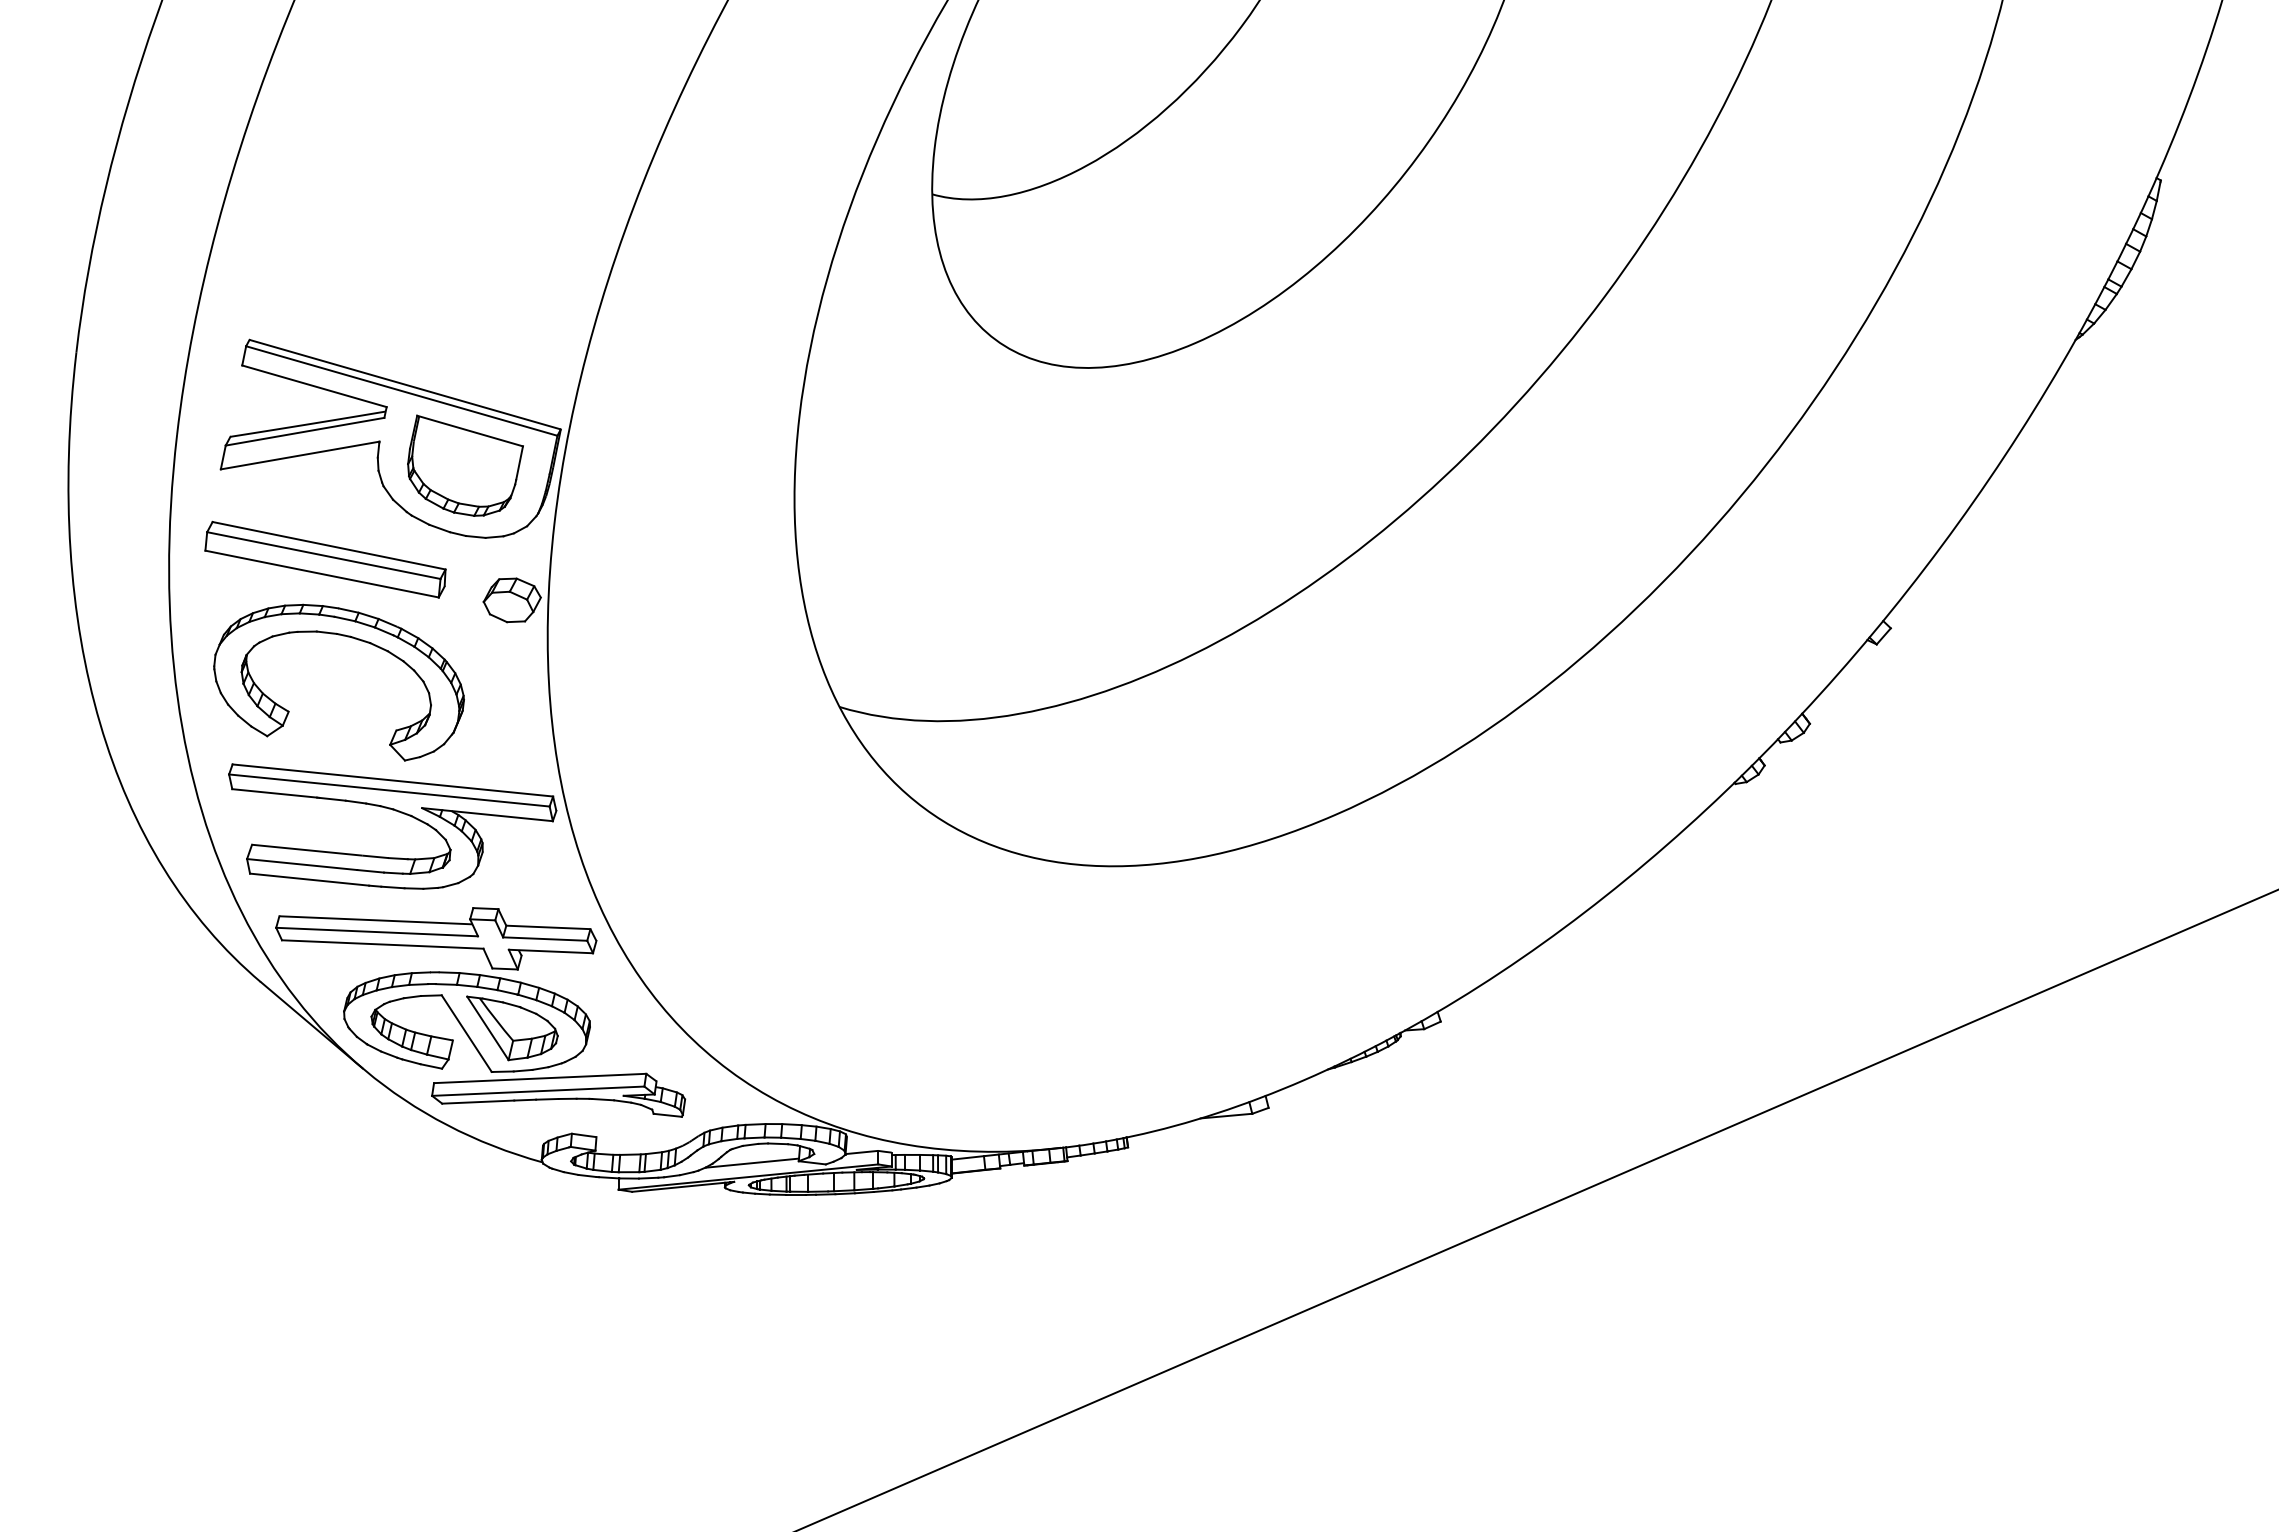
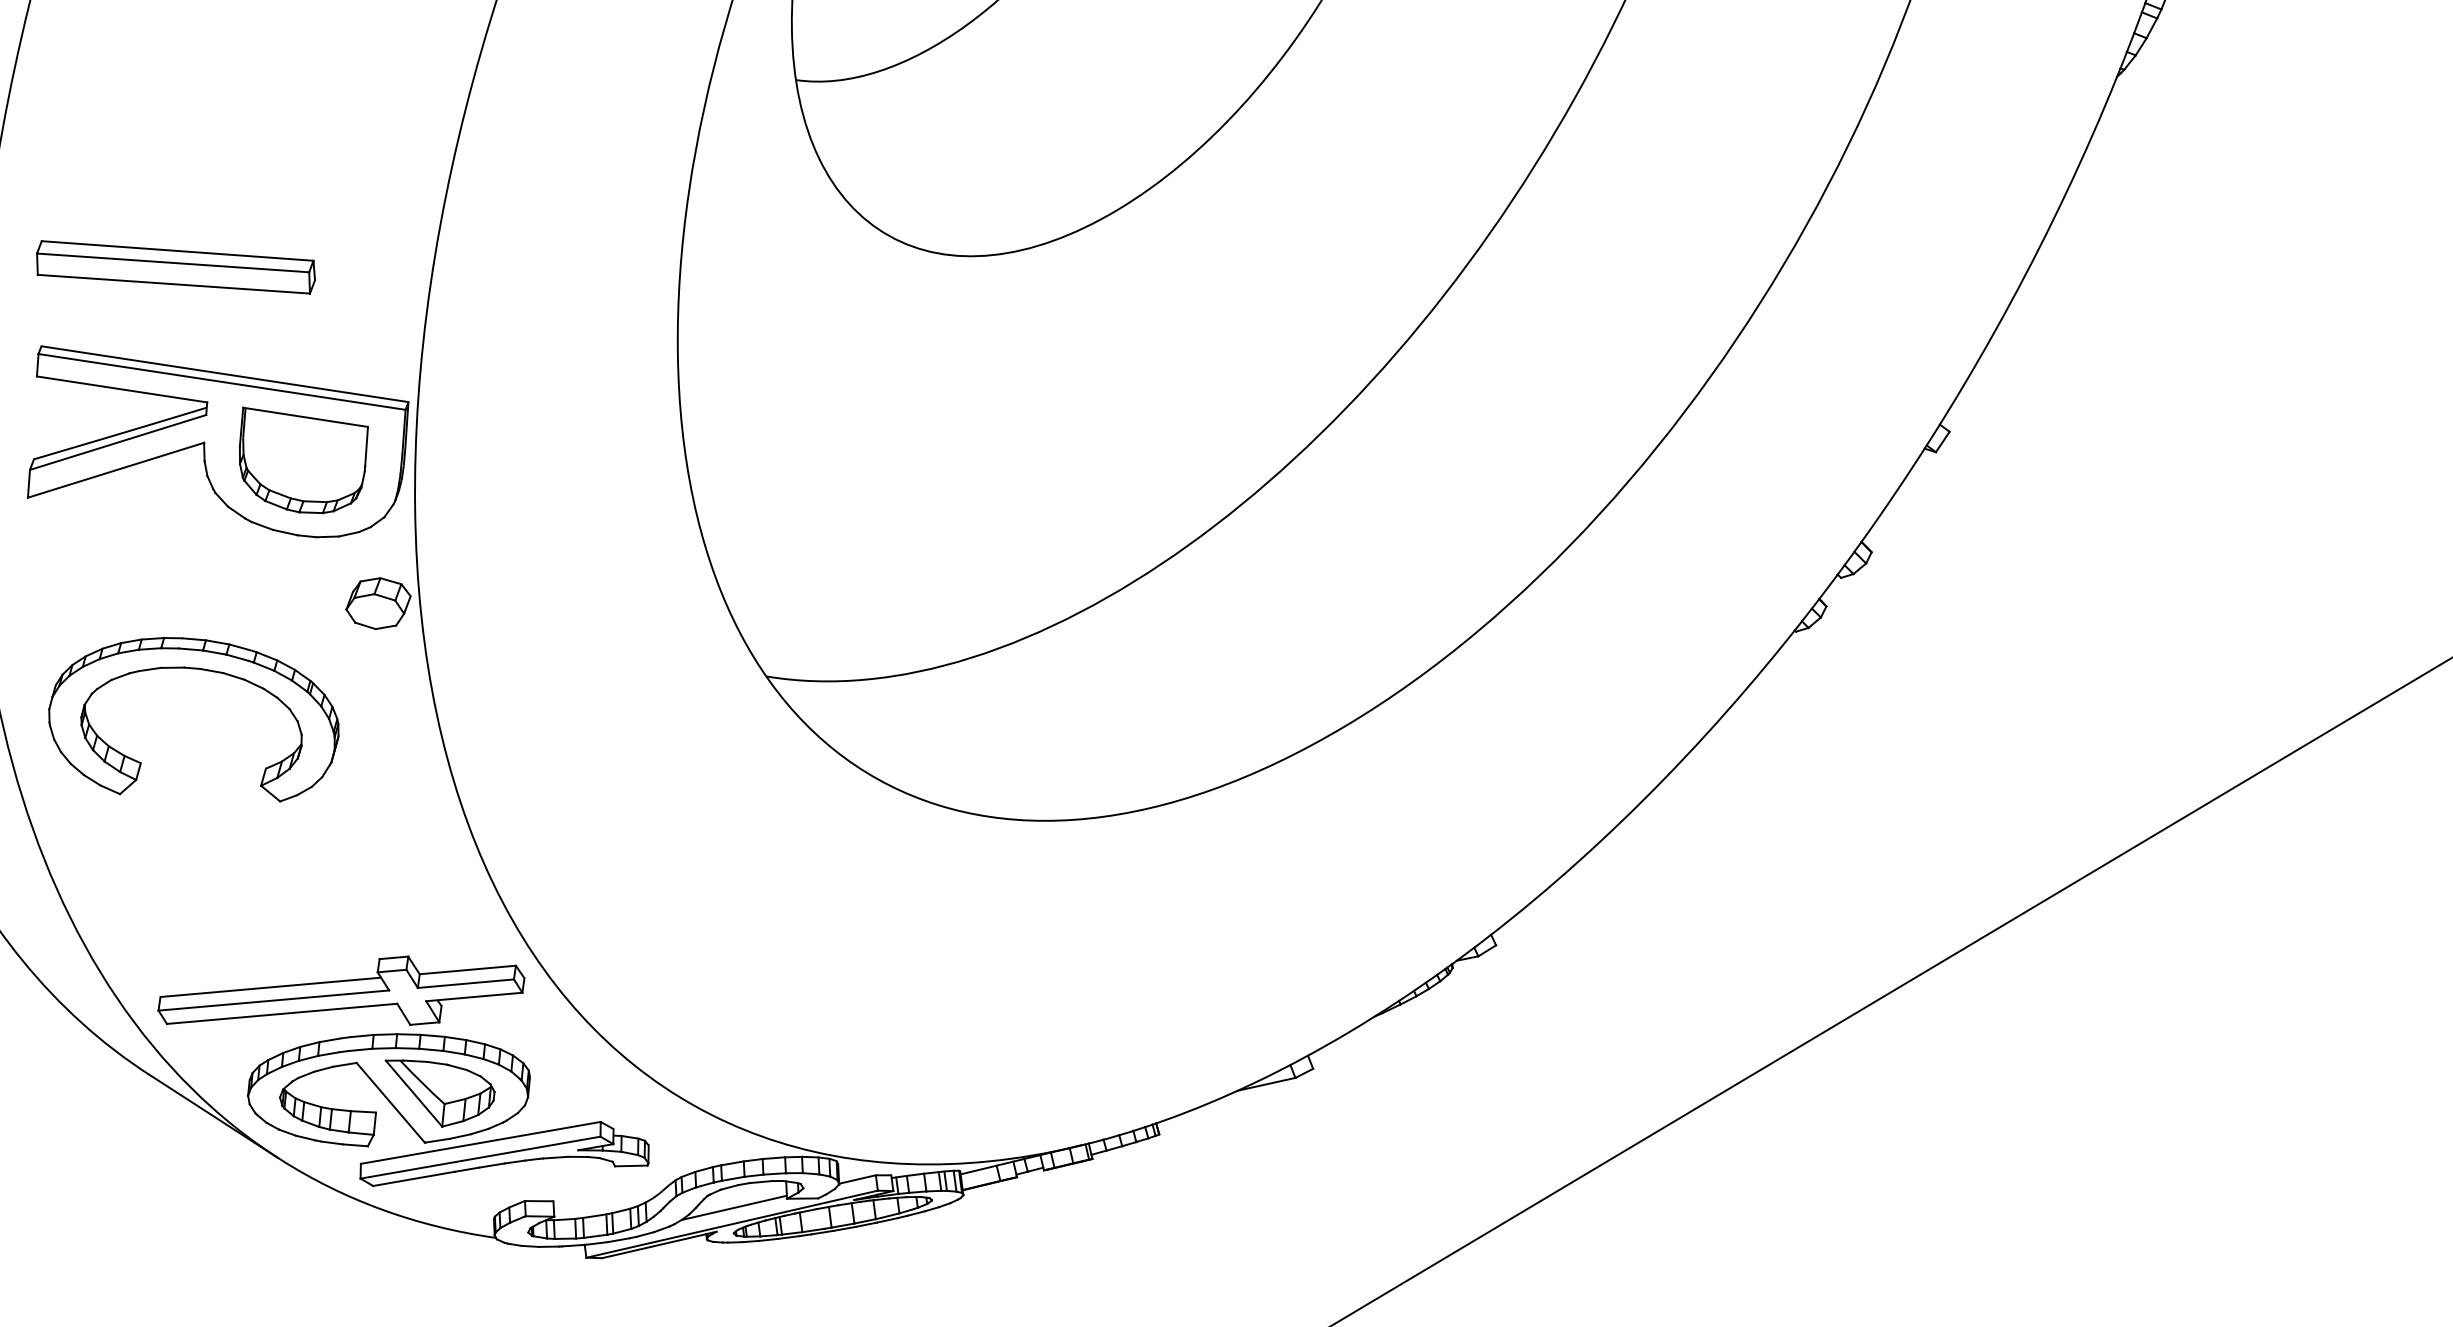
part: (325, 559) -> (175, 267), moved
part: (398, 812) -> (280, 861), removed

